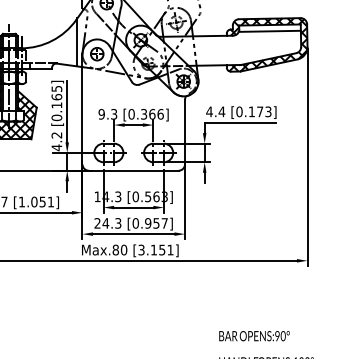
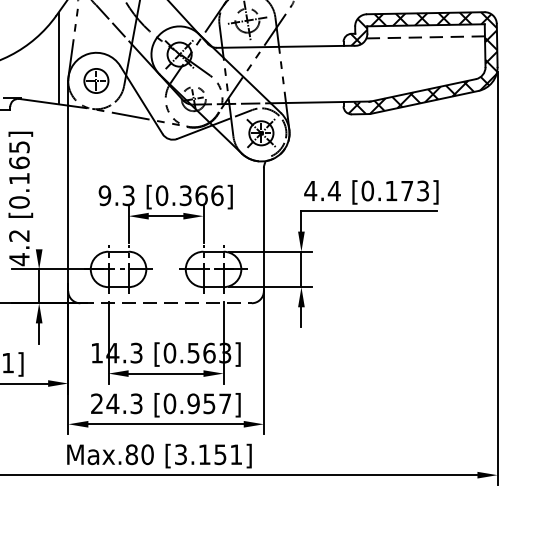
line: (269, 31) -> (425, 37), solid -> dashed
line: (67, 111) -> (39, 190), removed
line: (133, 170) -> (165, 302), solid -> dashed

